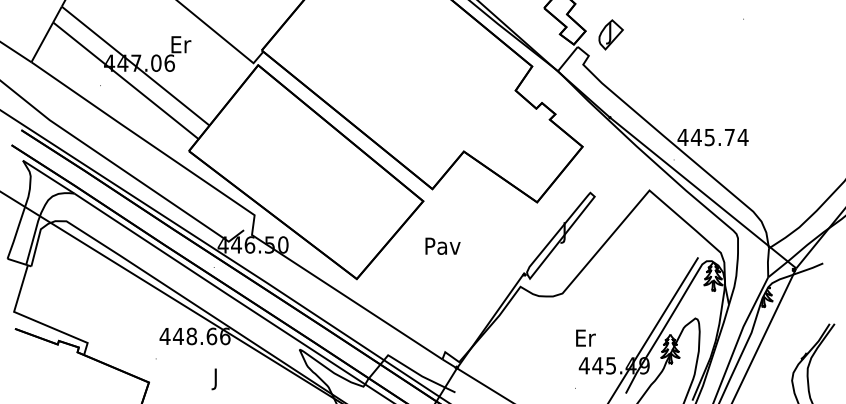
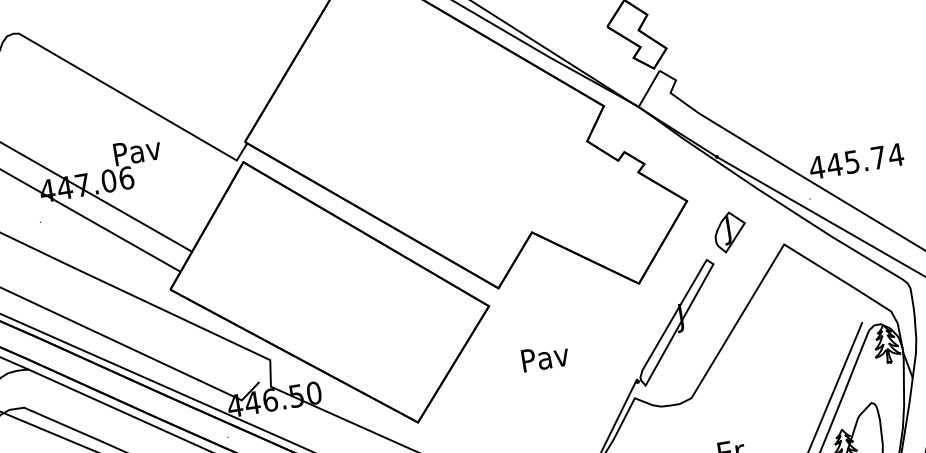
part: (610, 34) -> (729, 231), moved
text: (180, 44) -> (136, 151), Er -> Pav
text: (442, 245) -> (544, 356), moved

